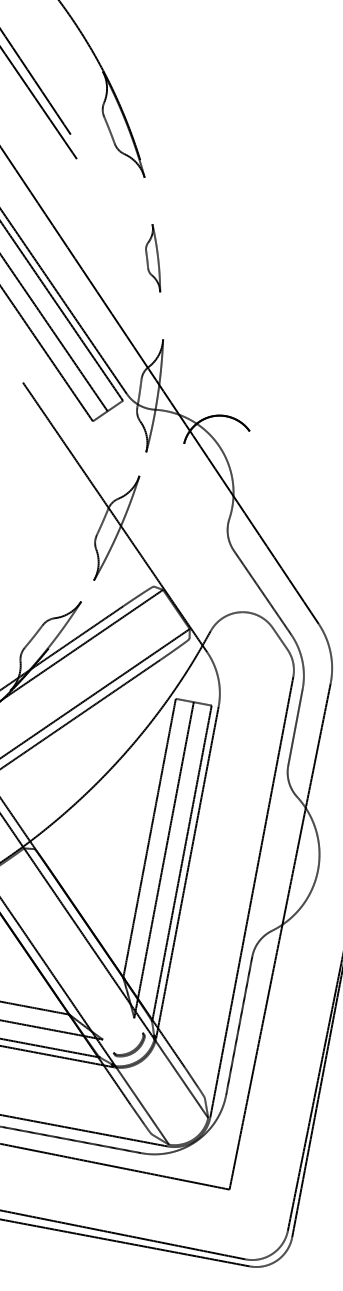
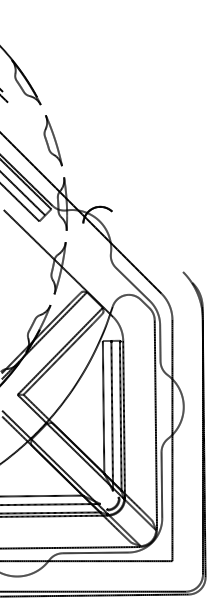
part: (154, 257) -> (52, 140), size x1.67

